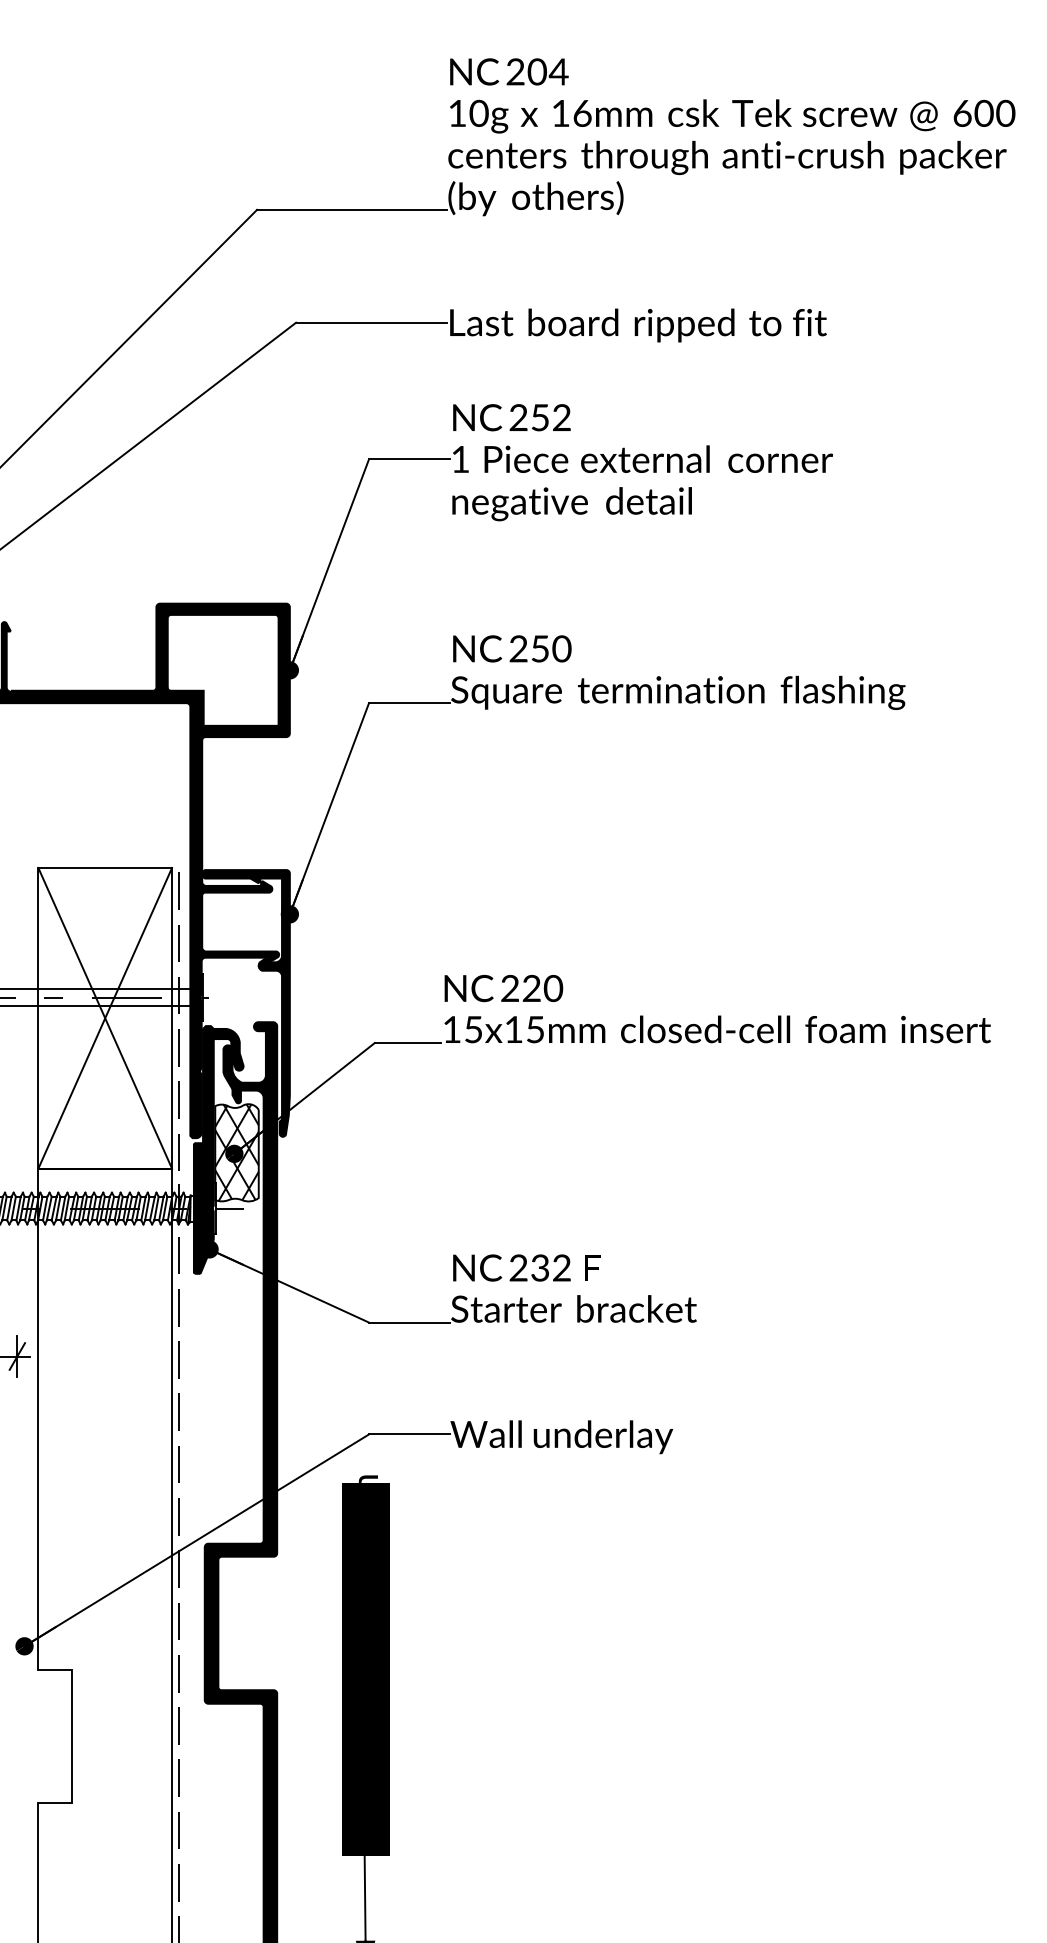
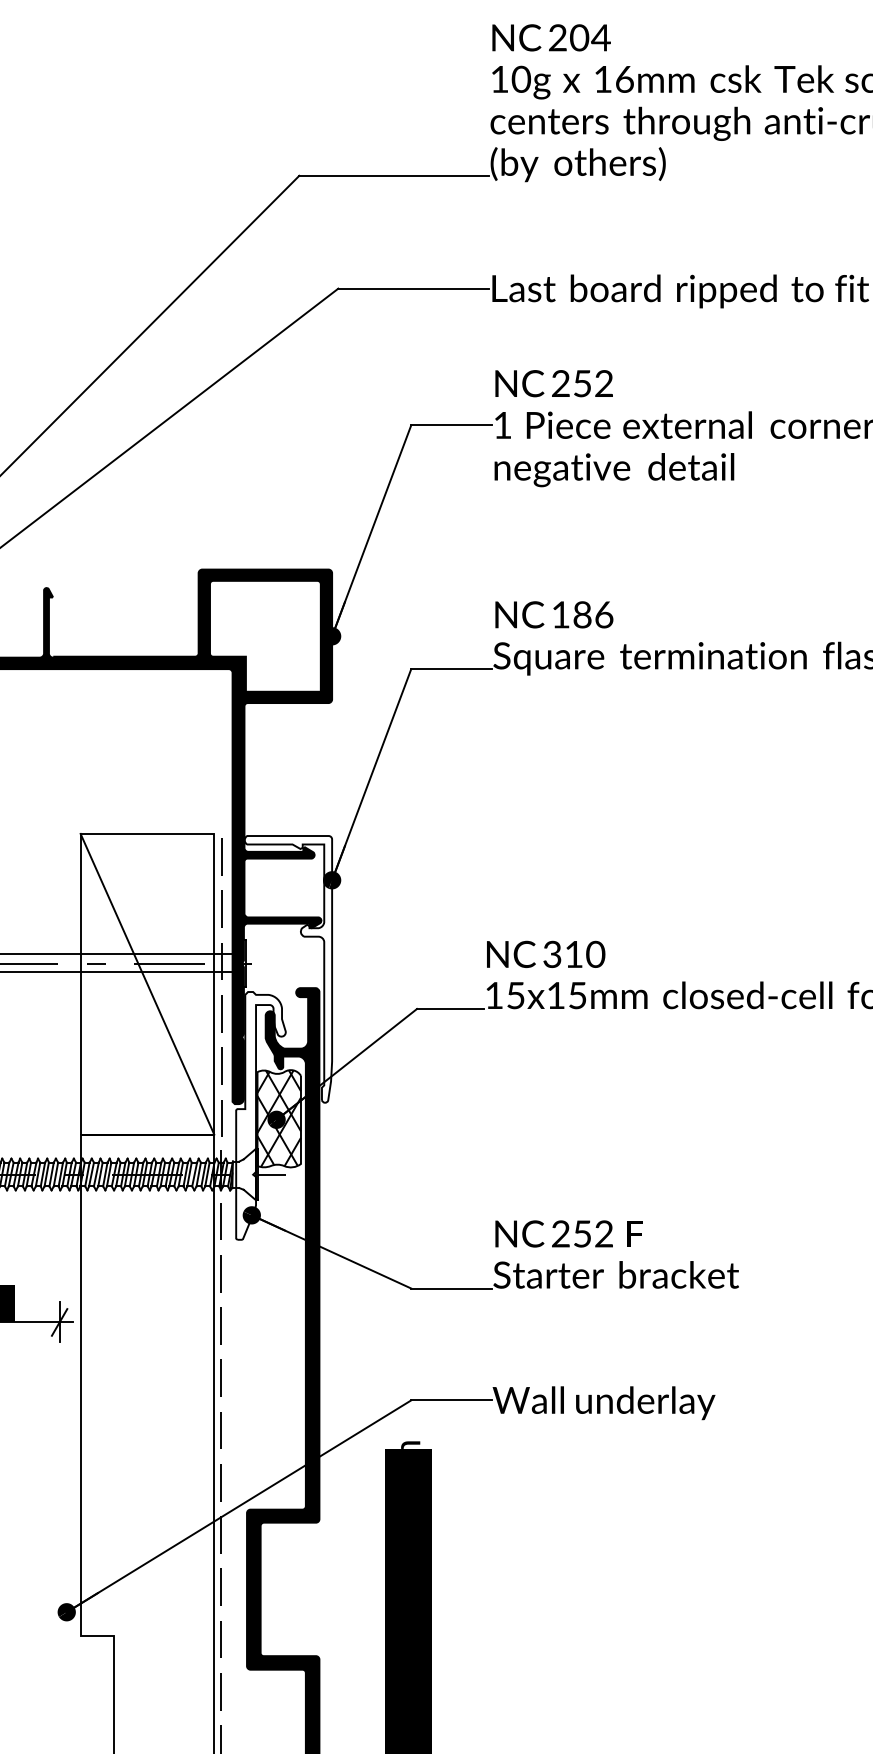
text: (540, 648) -> (582, 614), 250 -> 186
text: (520, 988) -> (562, 954), 220 -> 310
fill: (245, 1003) -> (287, 969), removed
line: (105, 1018) -> (147, 984), removed
fill: (218, 1149) -> (260, 1115), removed
text: (539, 1267) -> (581, 1233), 232 -> 252

